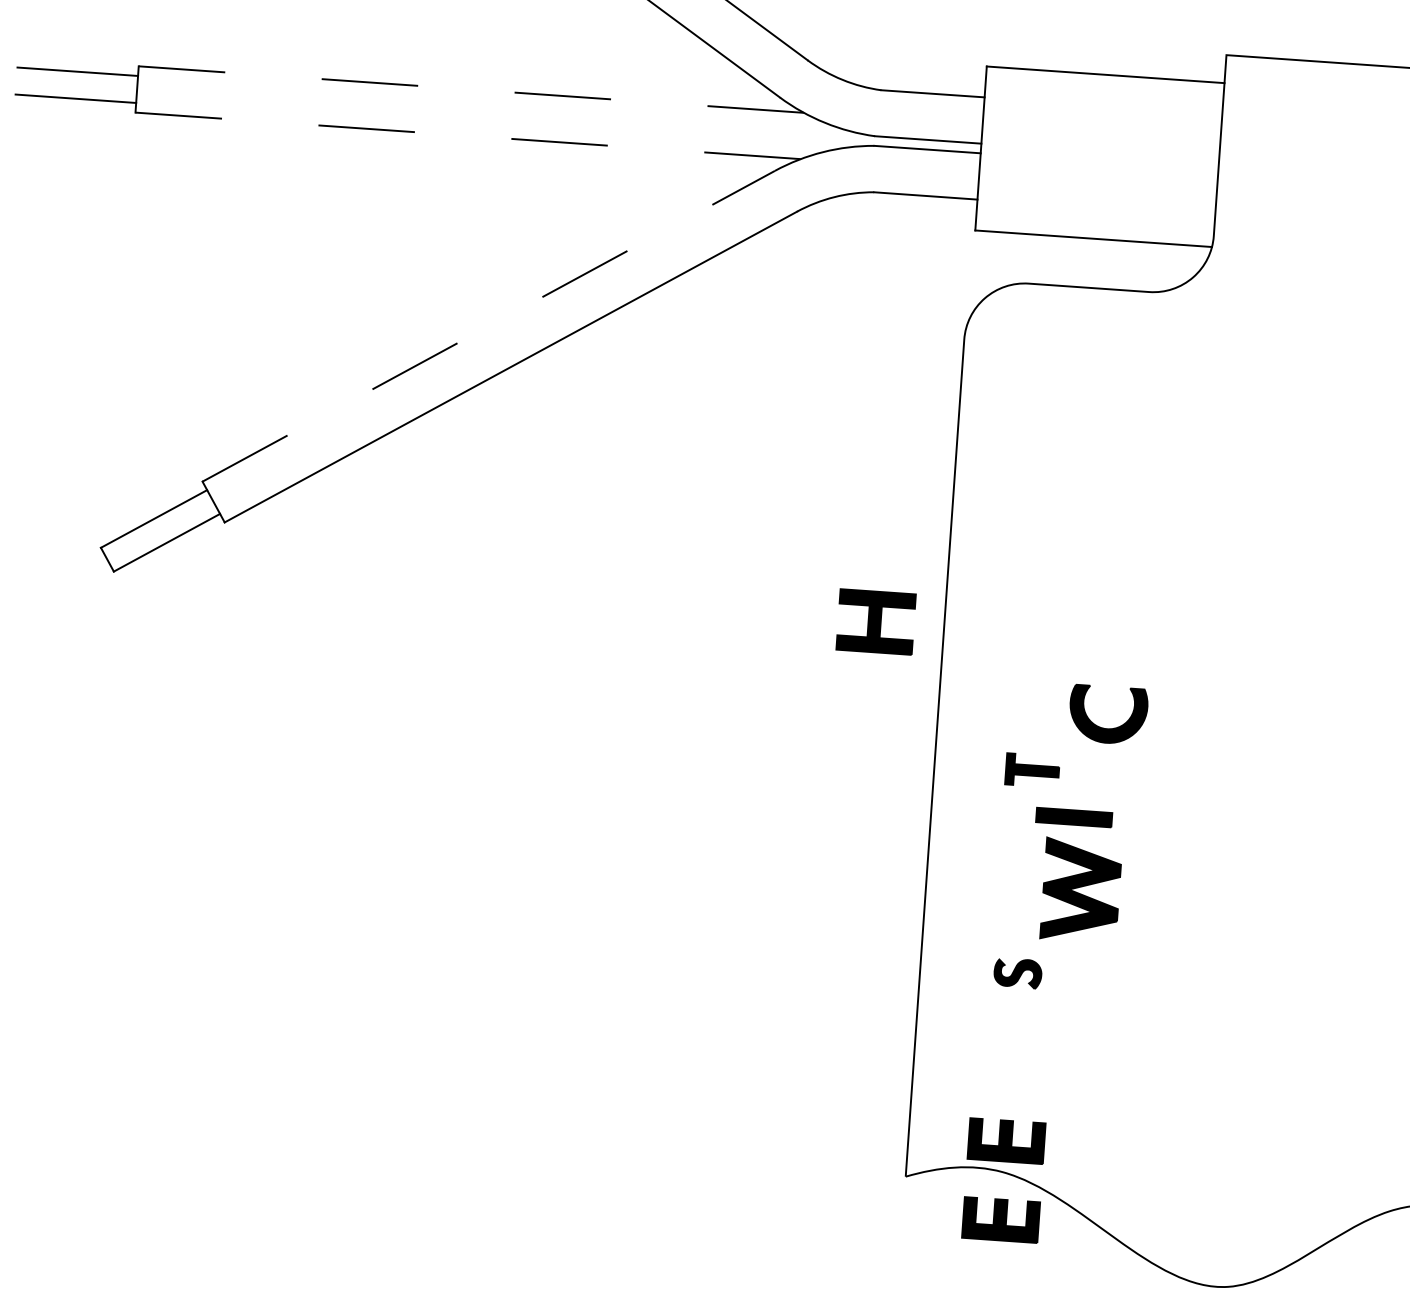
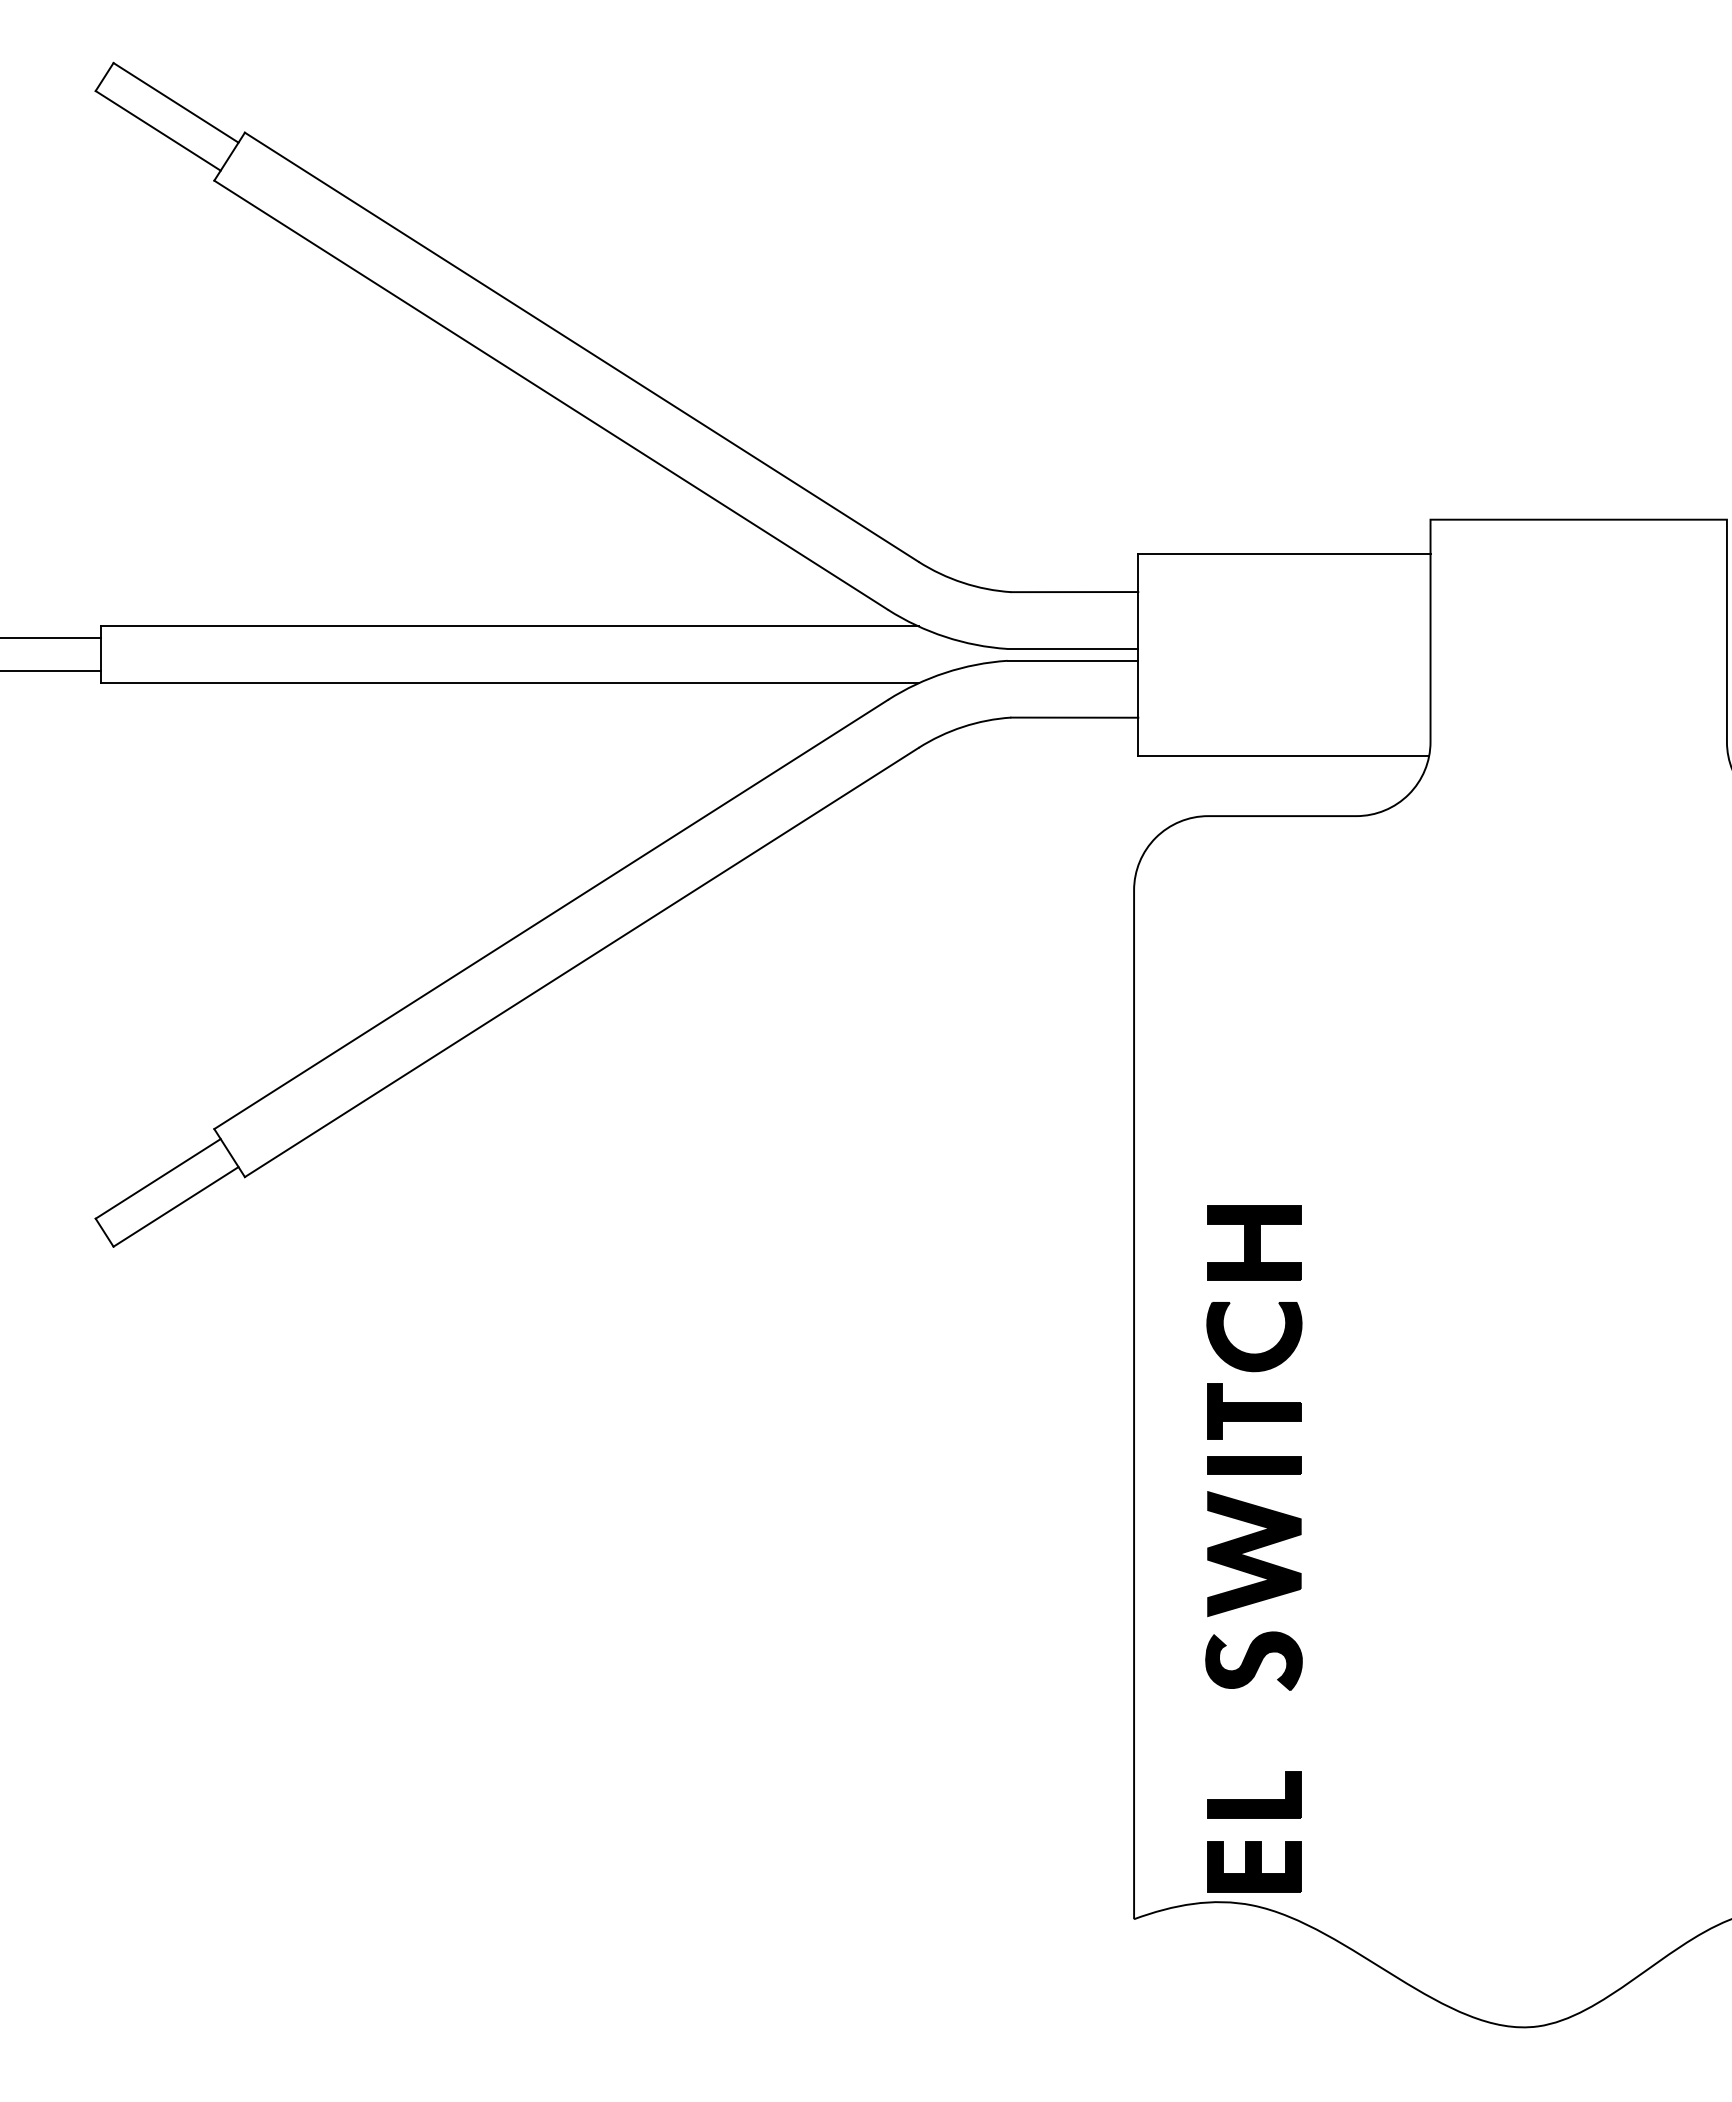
line: (471, 89) -> (509, 626), dashed -> solid
line: (467, 136) -> (509, 683), dashed -> solid
line: (489, 326) -> (551, 914), dashed -> solid
part: (876, 621) -> (1254, 1242), moved
part: (1107, 728) -> (1254, 1353), moved
part: (1032, 770) -> (1254, 1411), size x1.43
part: (1074, 817) -> (1254, 1465), moved
part: (1081, 890) -> (1254, 1554), moved
part: (1017, 973) -> (1253, 1660), size x1.67
part: (1010, 1082) -> (1254, 1794), added
part: (1001, 1219) -> (1254, 1963), removed

